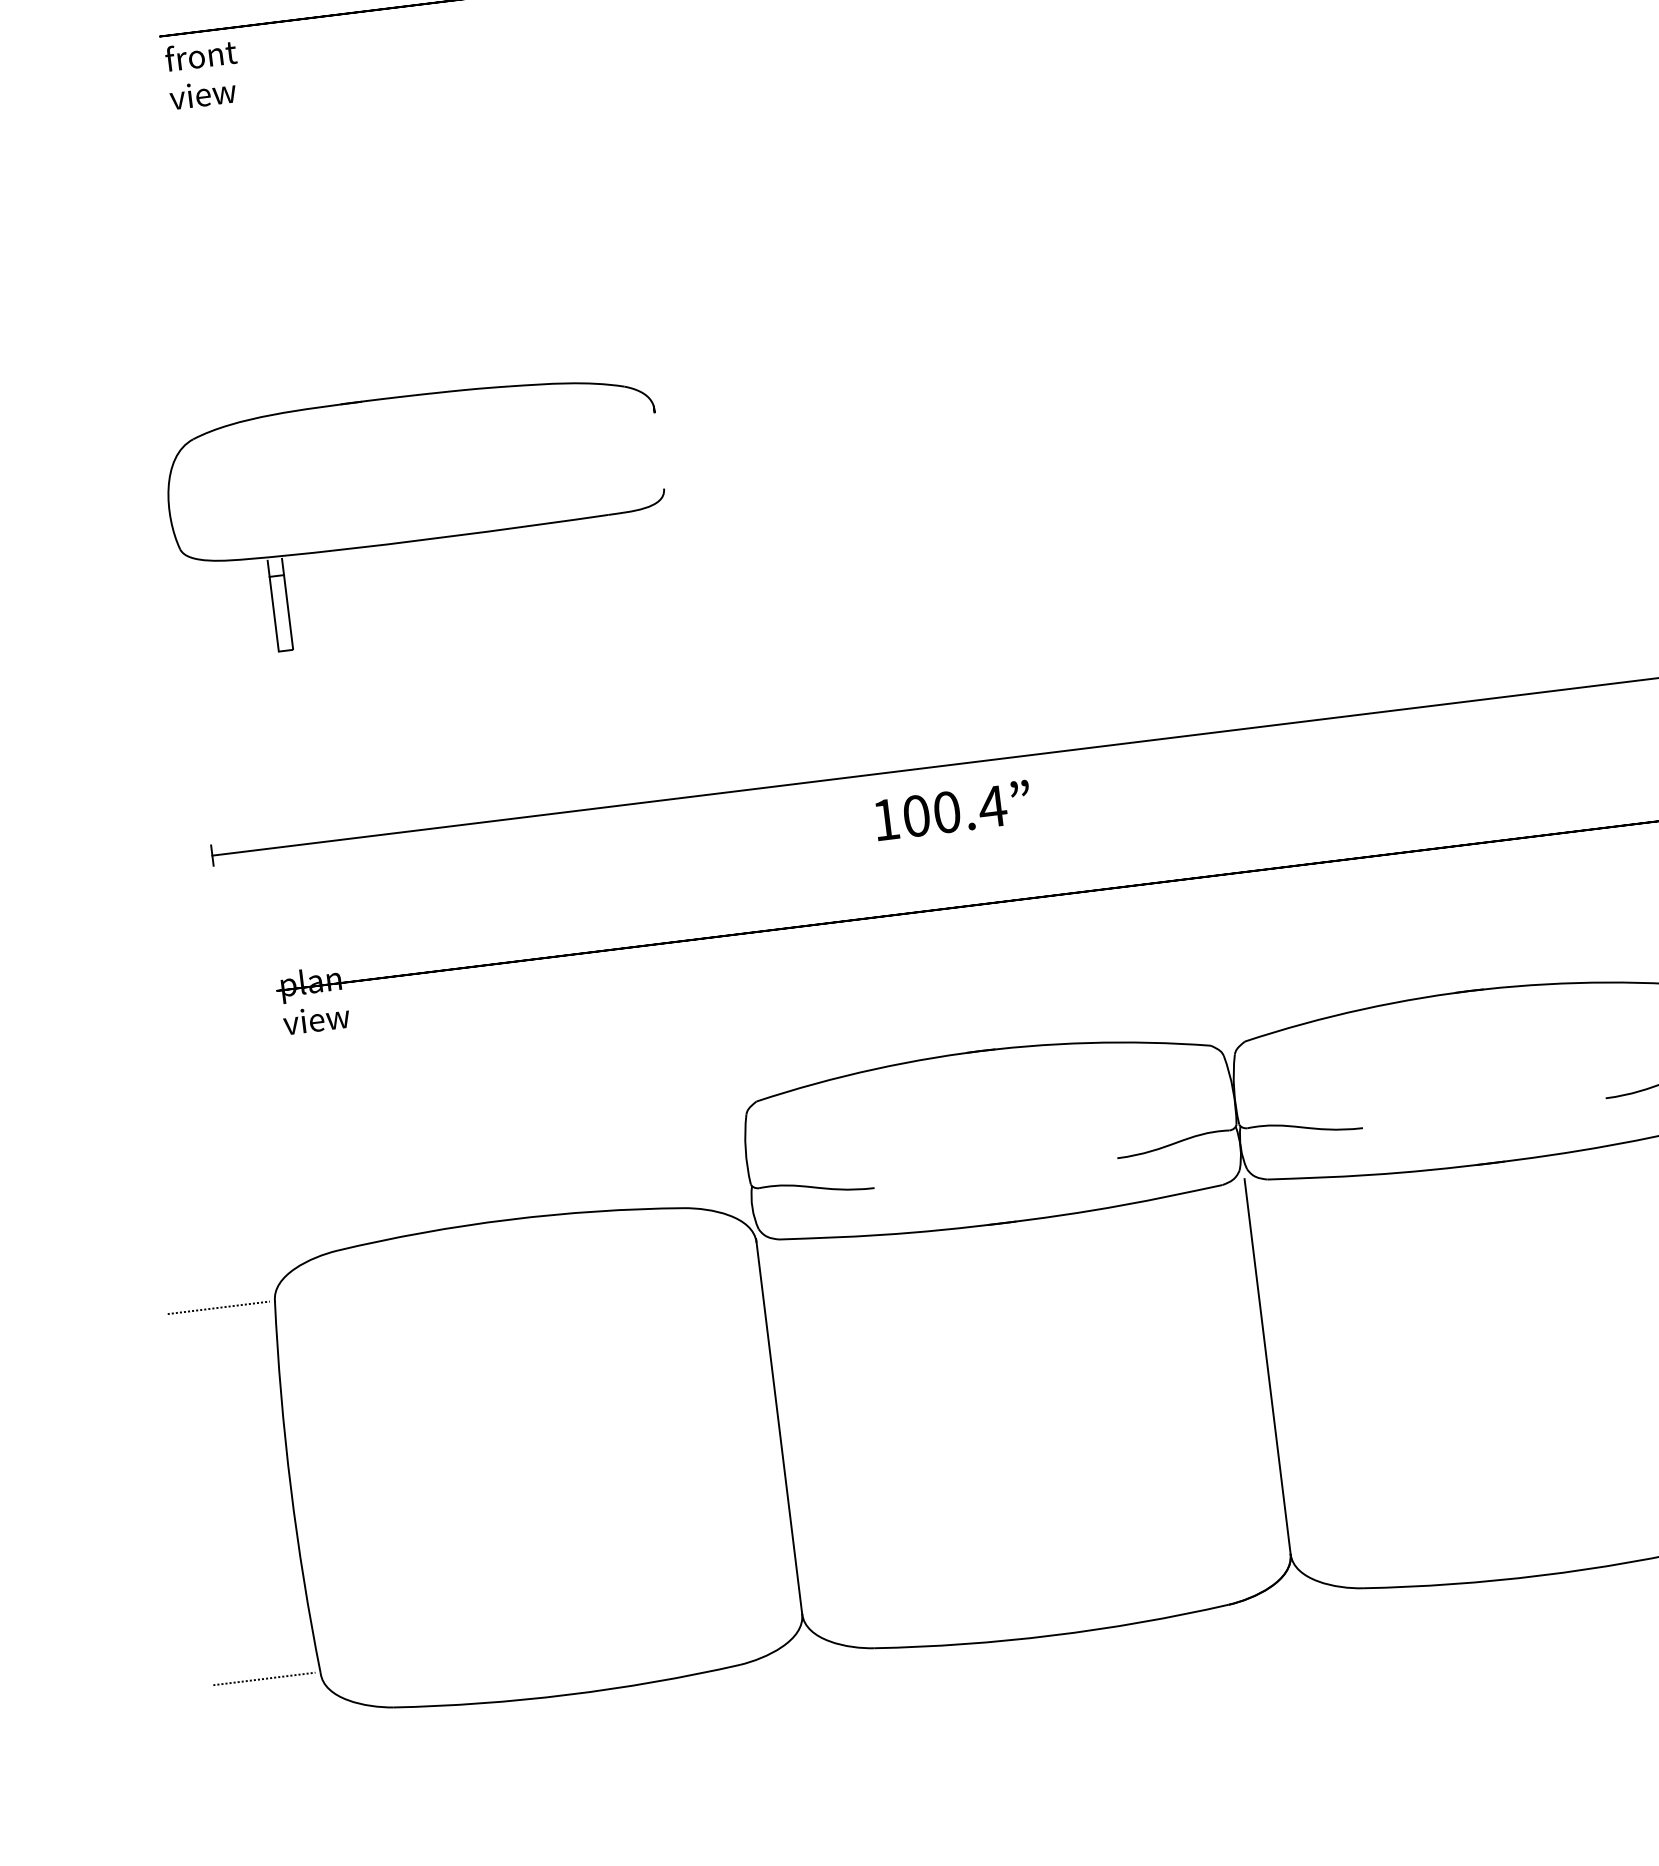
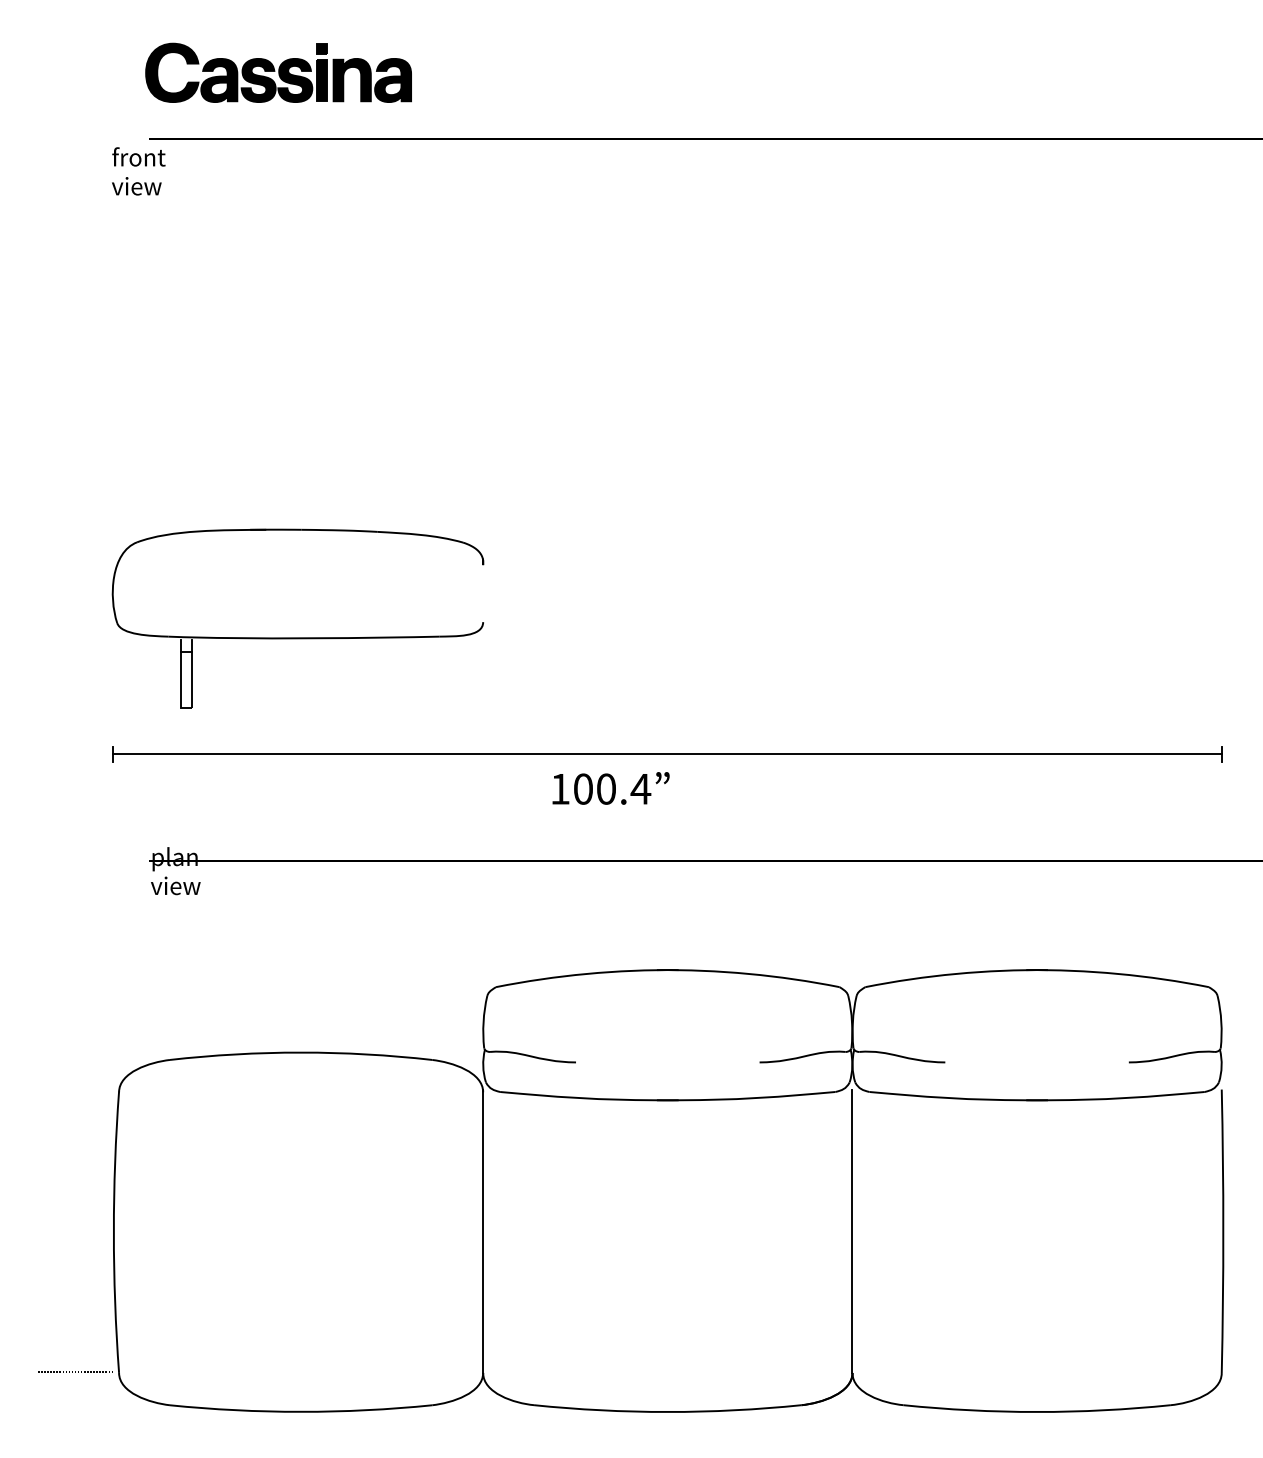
text: (202, 74) -> (138, 171), moved
part: (420, 539) -> (297, 637), moved
text: (952, 810) -> (610, 788), moved
line: (218, 1307) -> (76, 1091), removed

